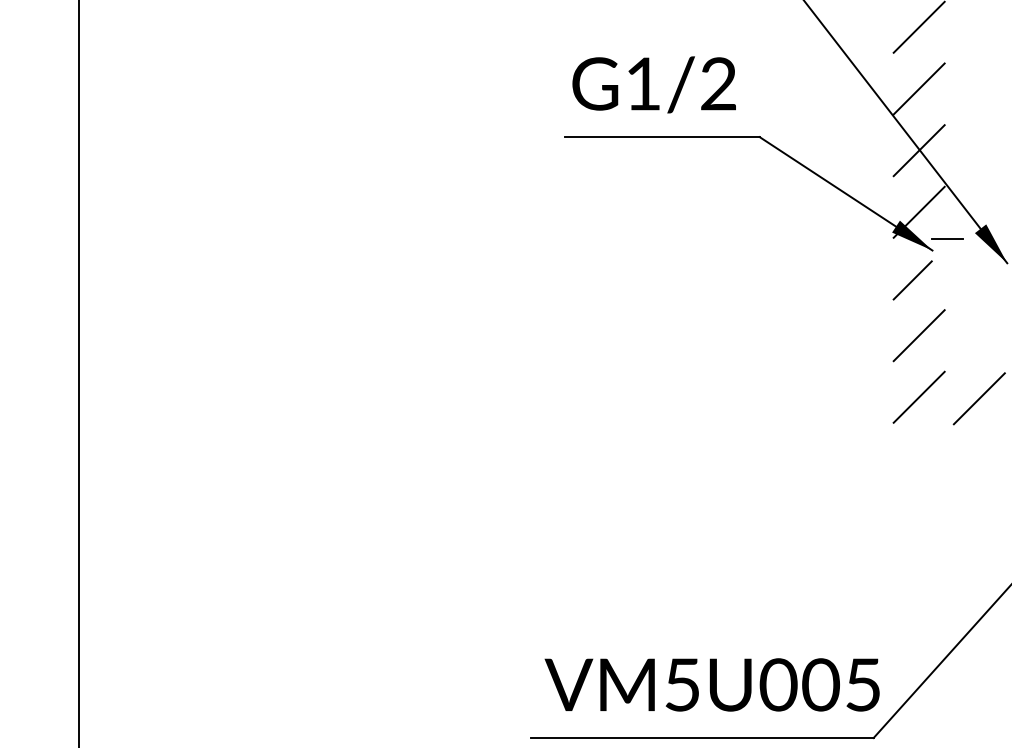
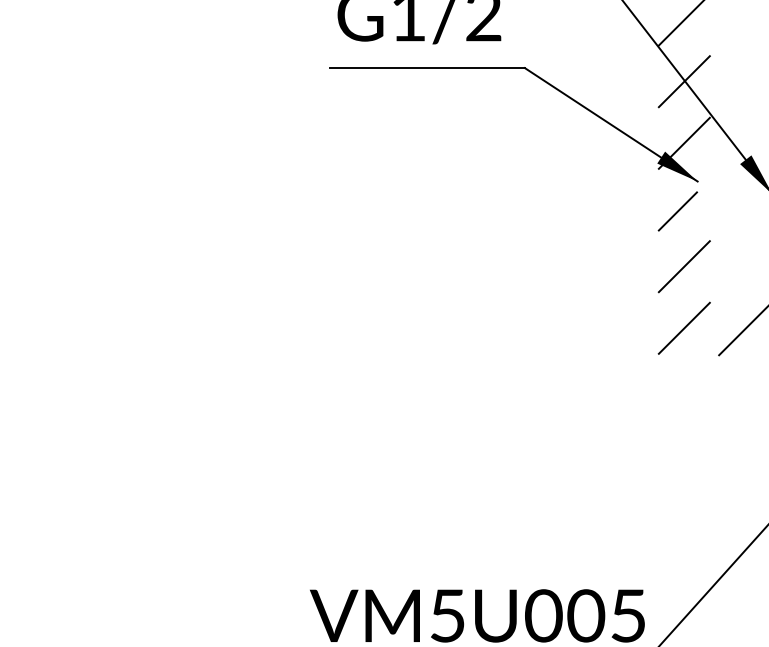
line: (947, 238) -> (712, 169), removed

